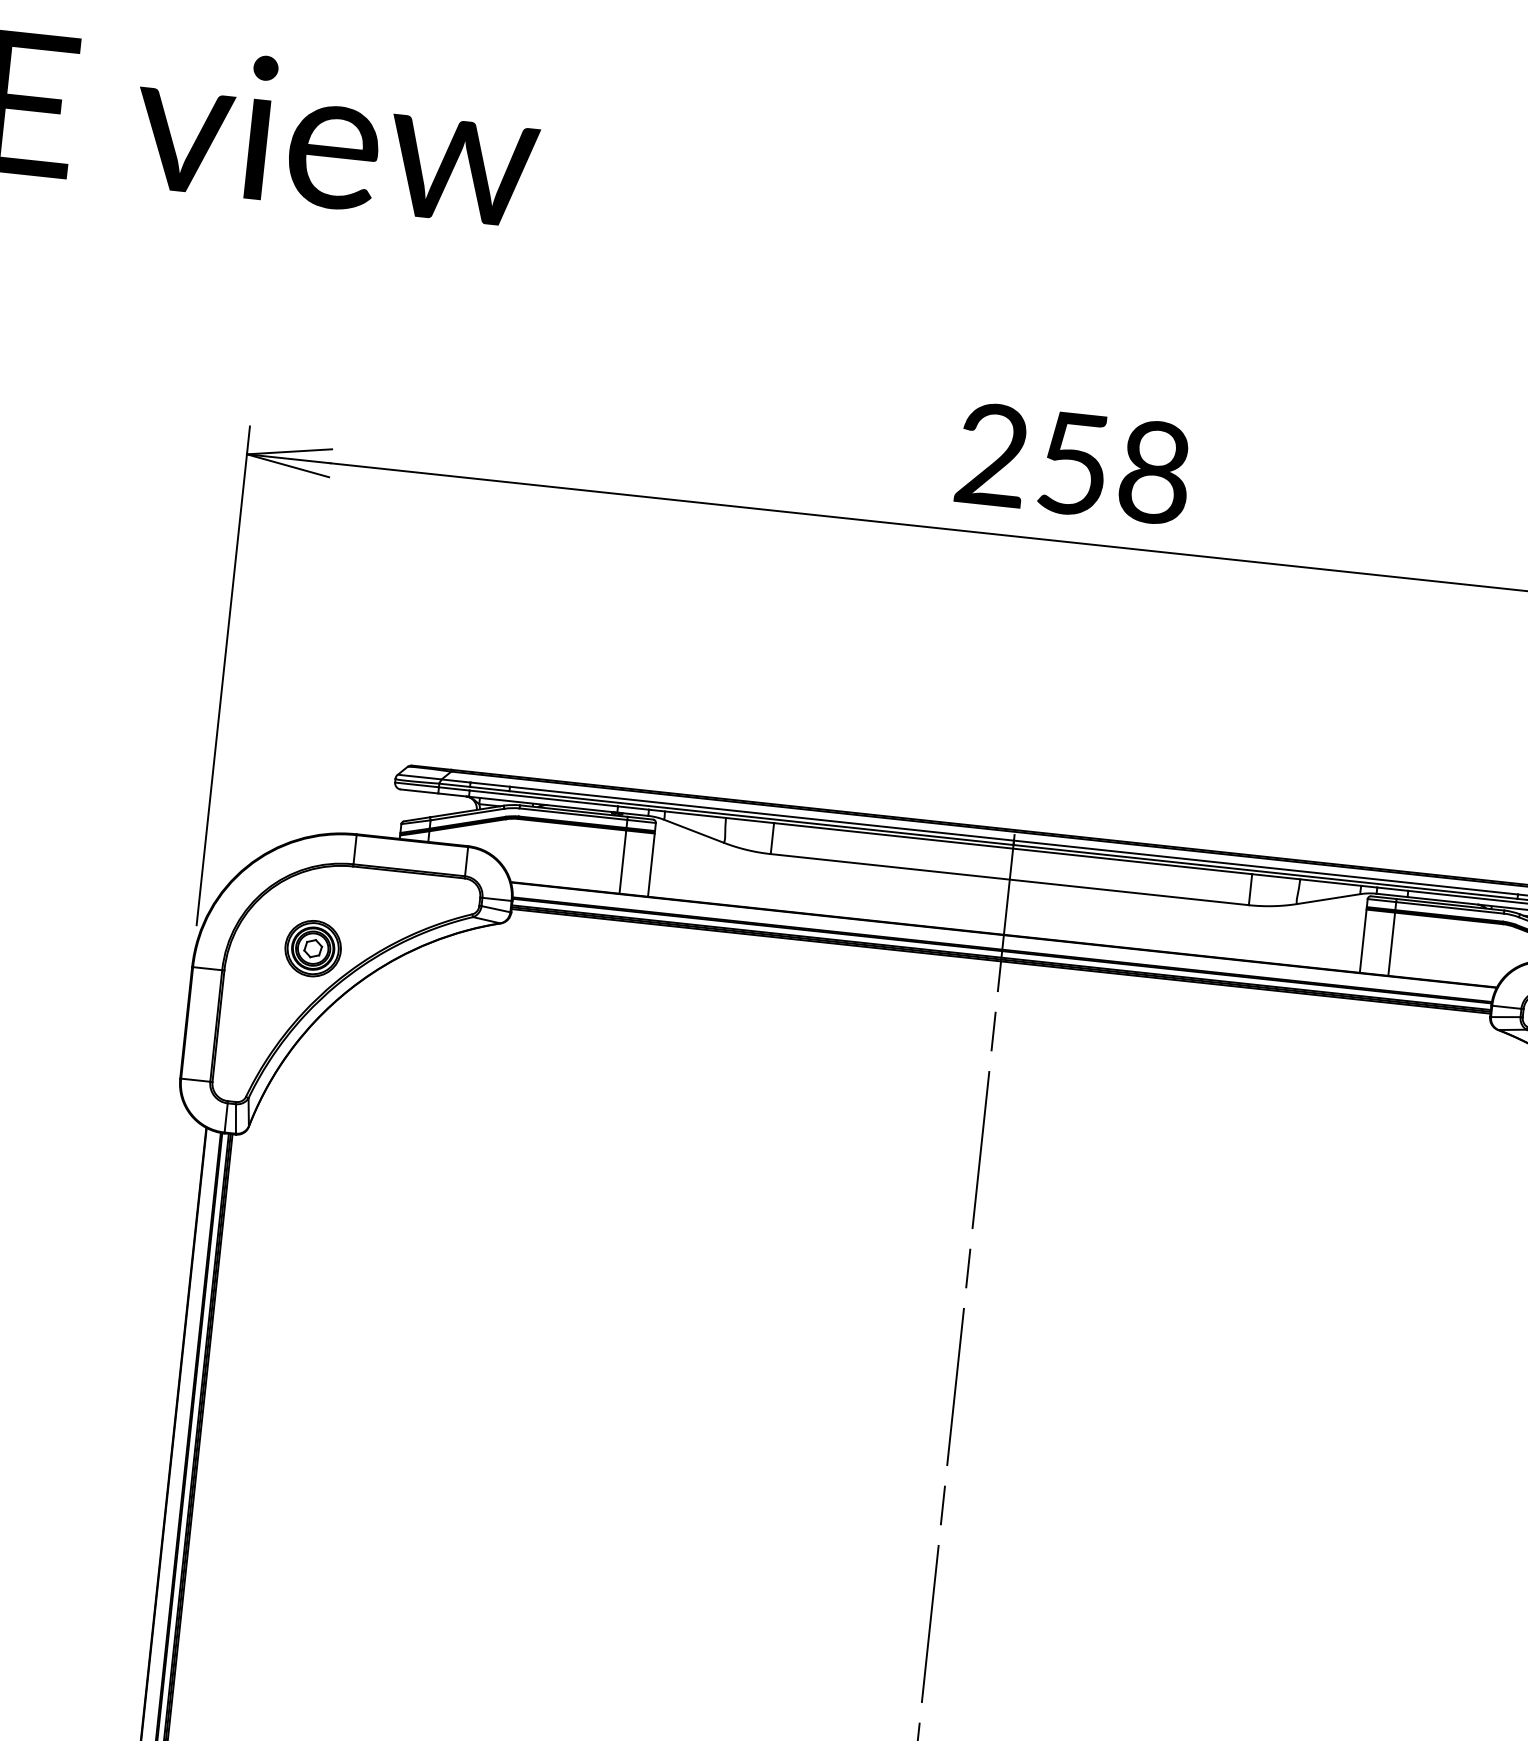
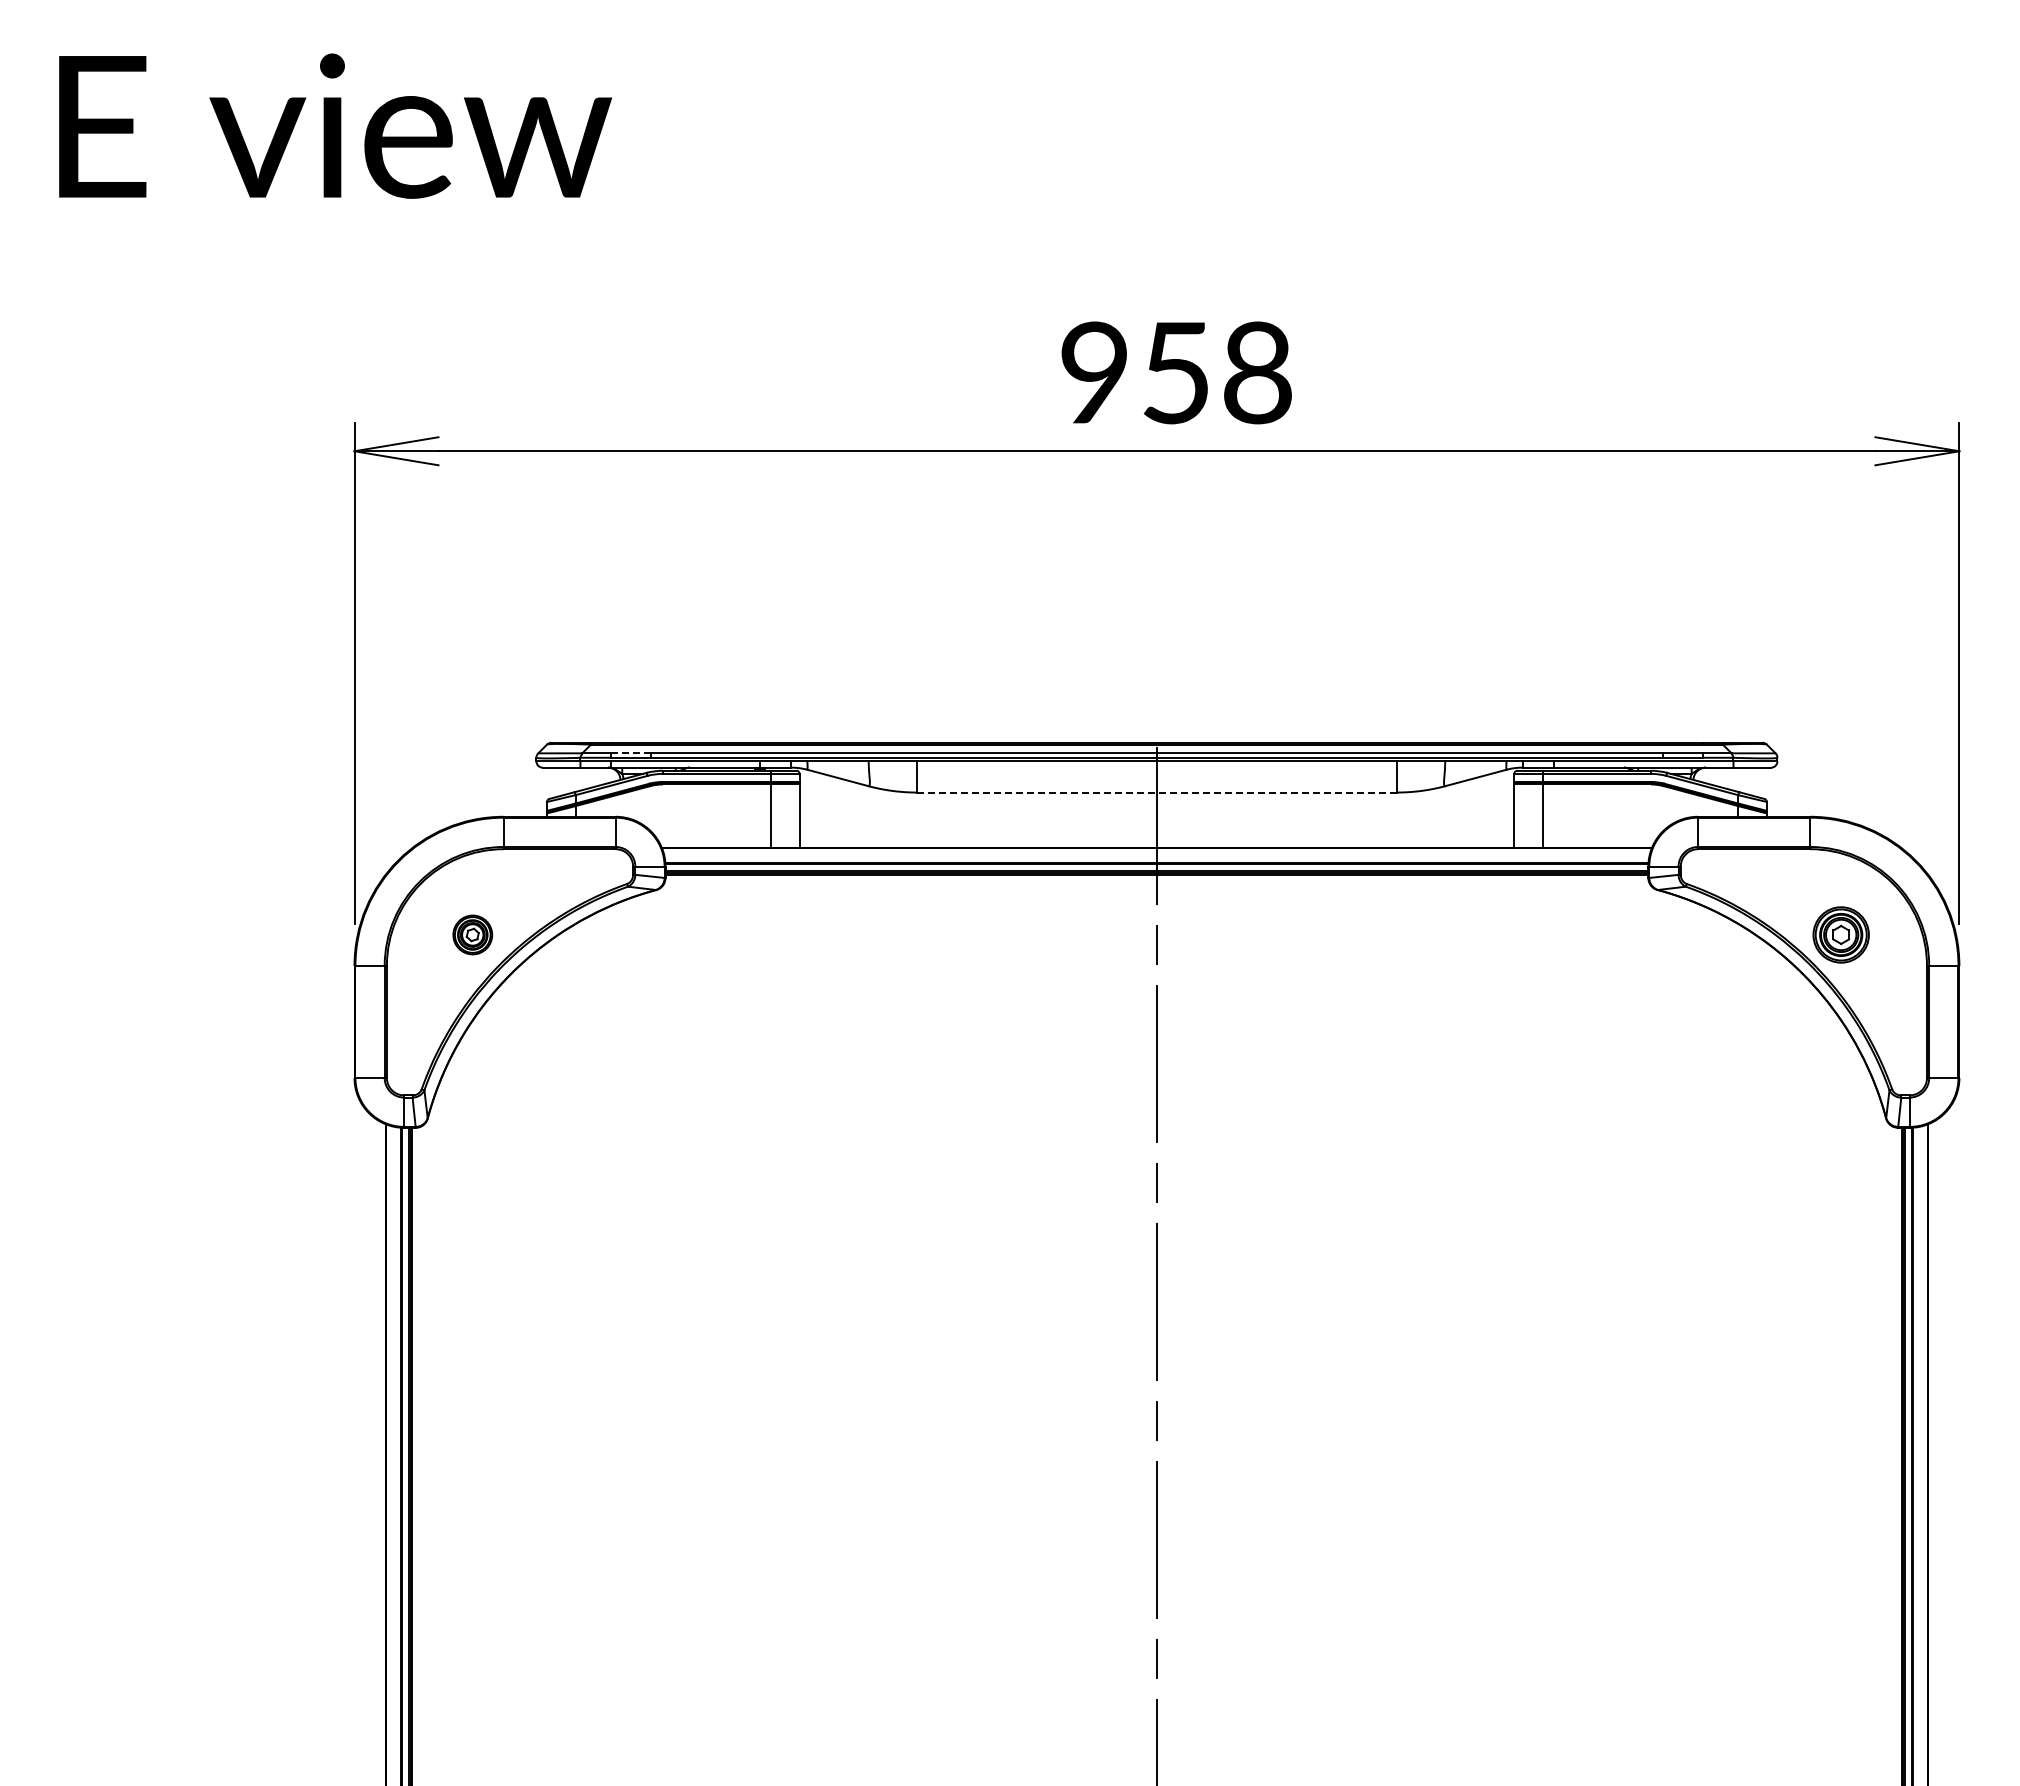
text: (991, 454) -> (1093, 372), 258 -> 958
line: (490, 784) -> (631, 753), solid -> dashed
line: (1010, 879) -> (1157, 792), solid -> dashed
part: (313, 948) -> (472, 934), size x0.7

